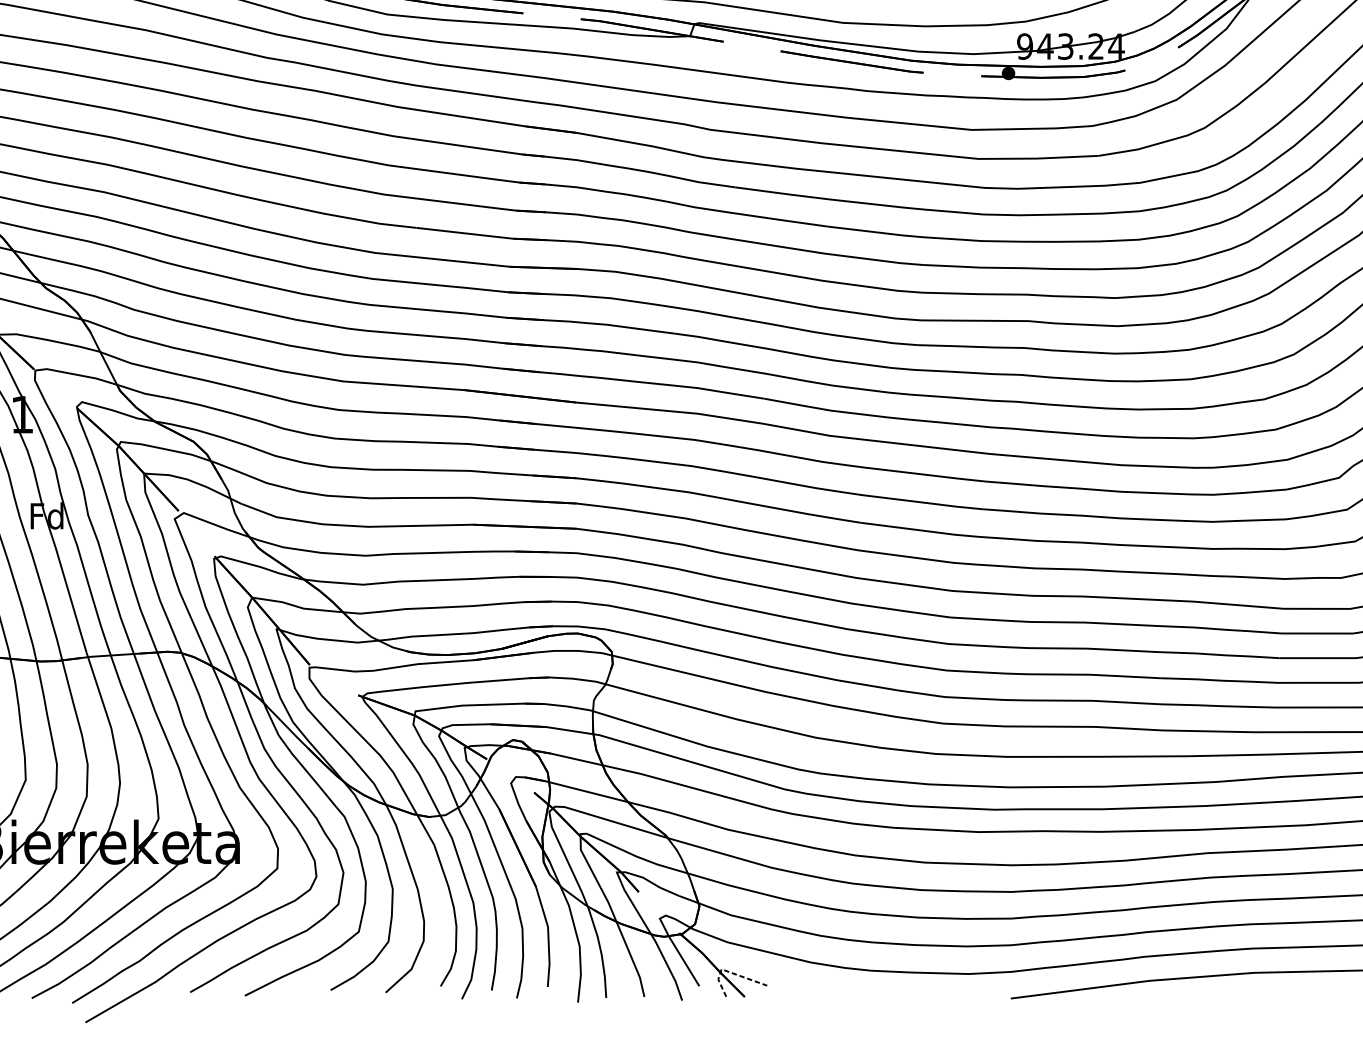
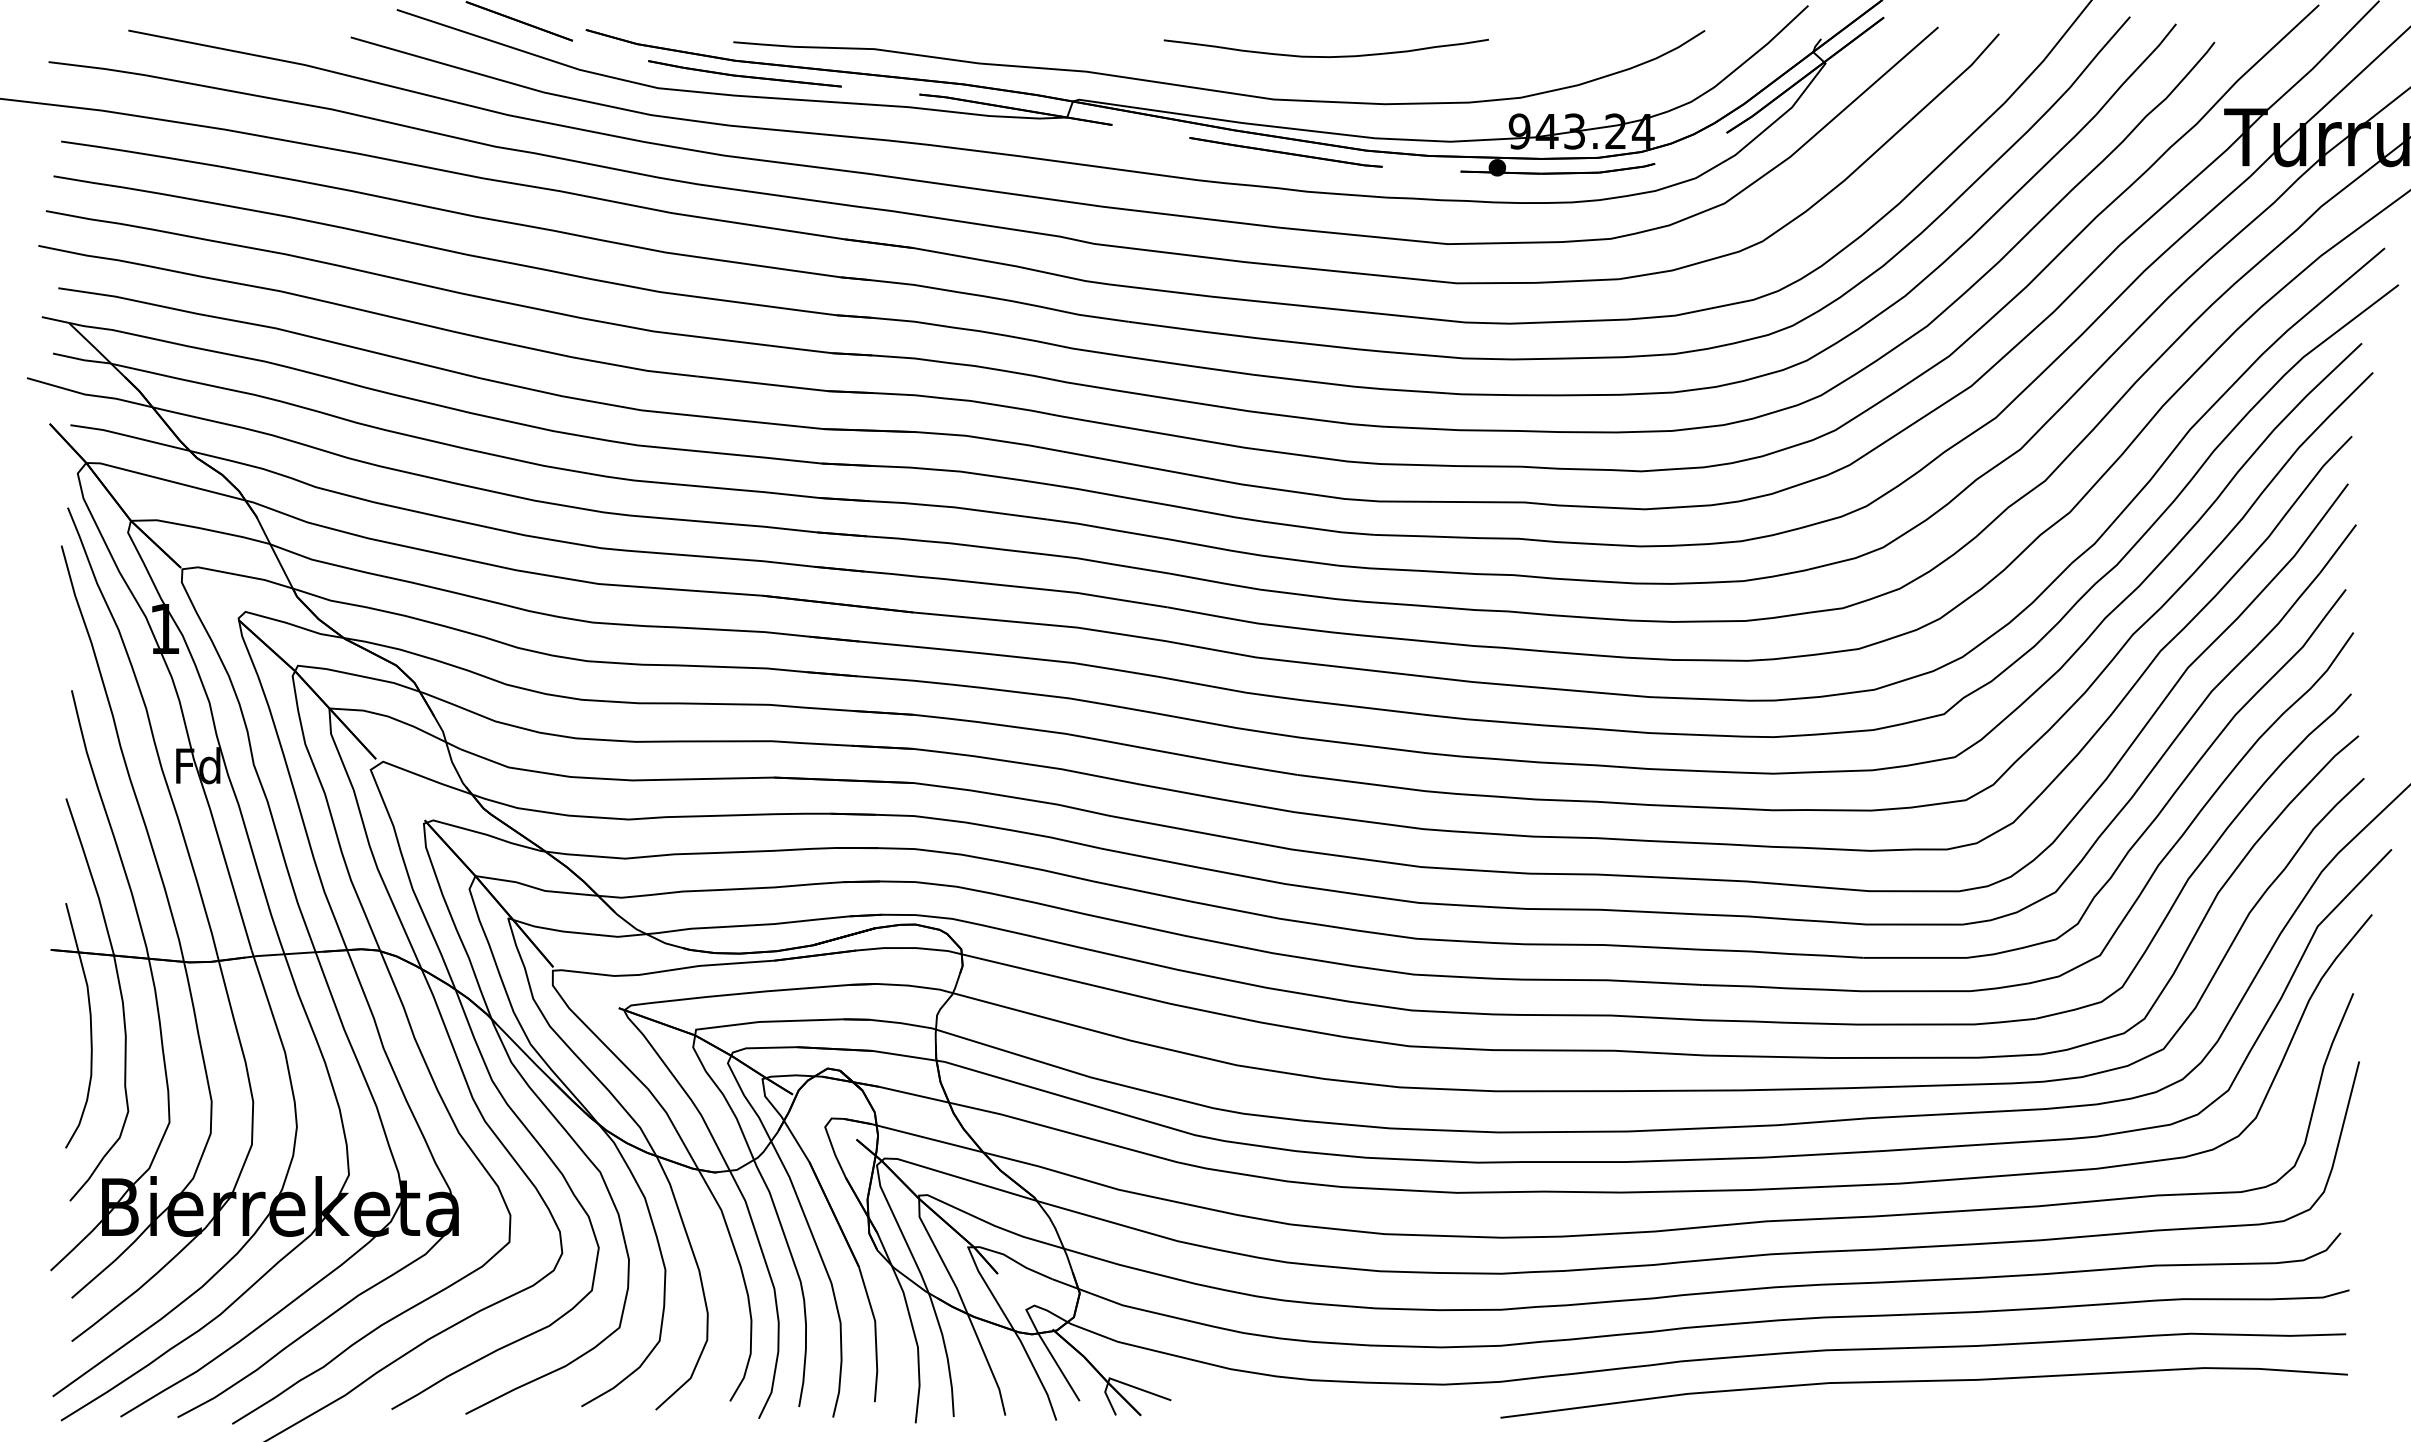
line: (729, 972) -> (1120, 1382), dashed -> solid

